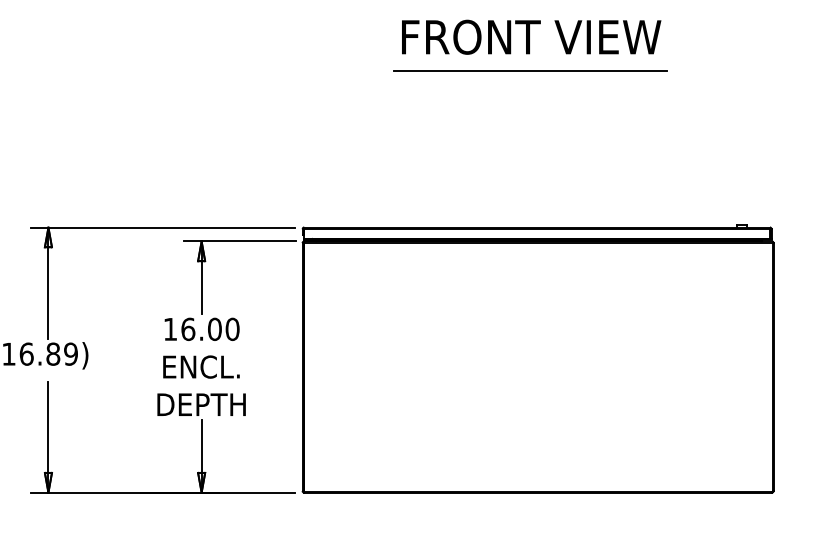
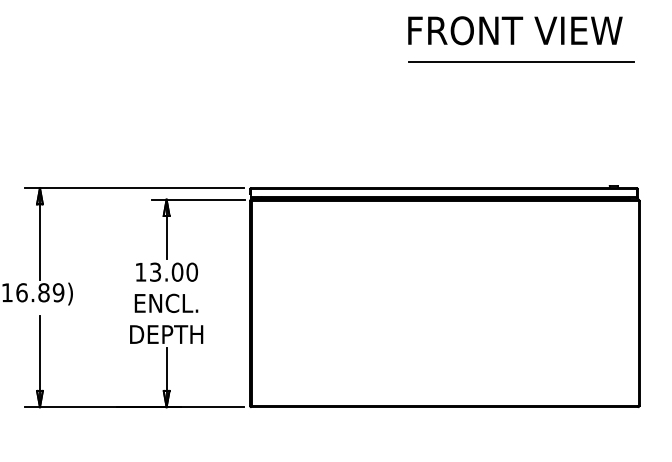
text: (531, 36) -> (515, 30), moved
line: (530, 69) -> (521, 61), moved
text: (188, 328) -> (155, 271), 16.00 -> 13.00

